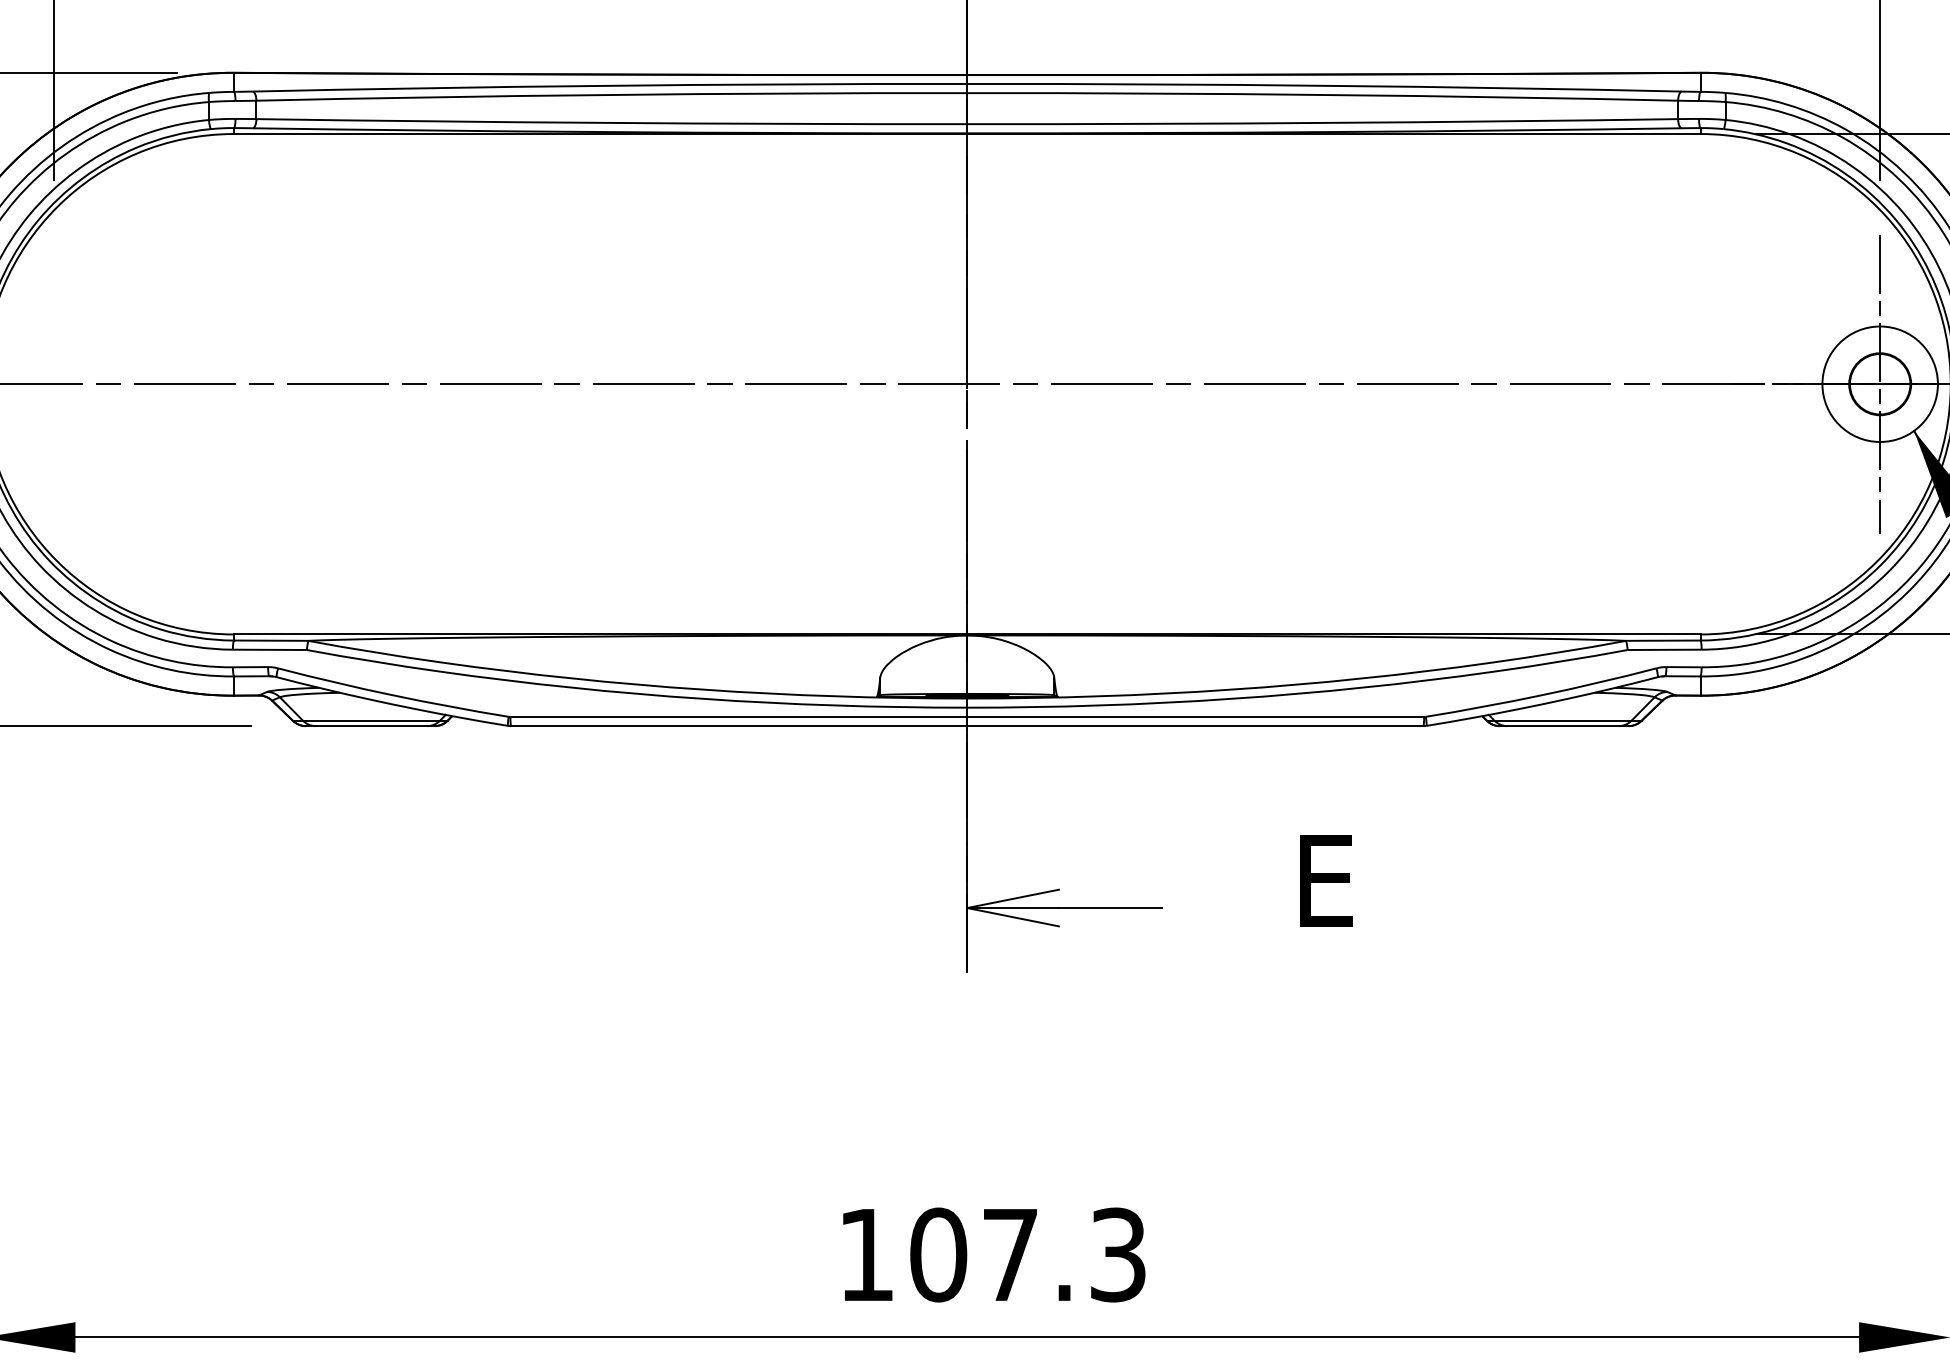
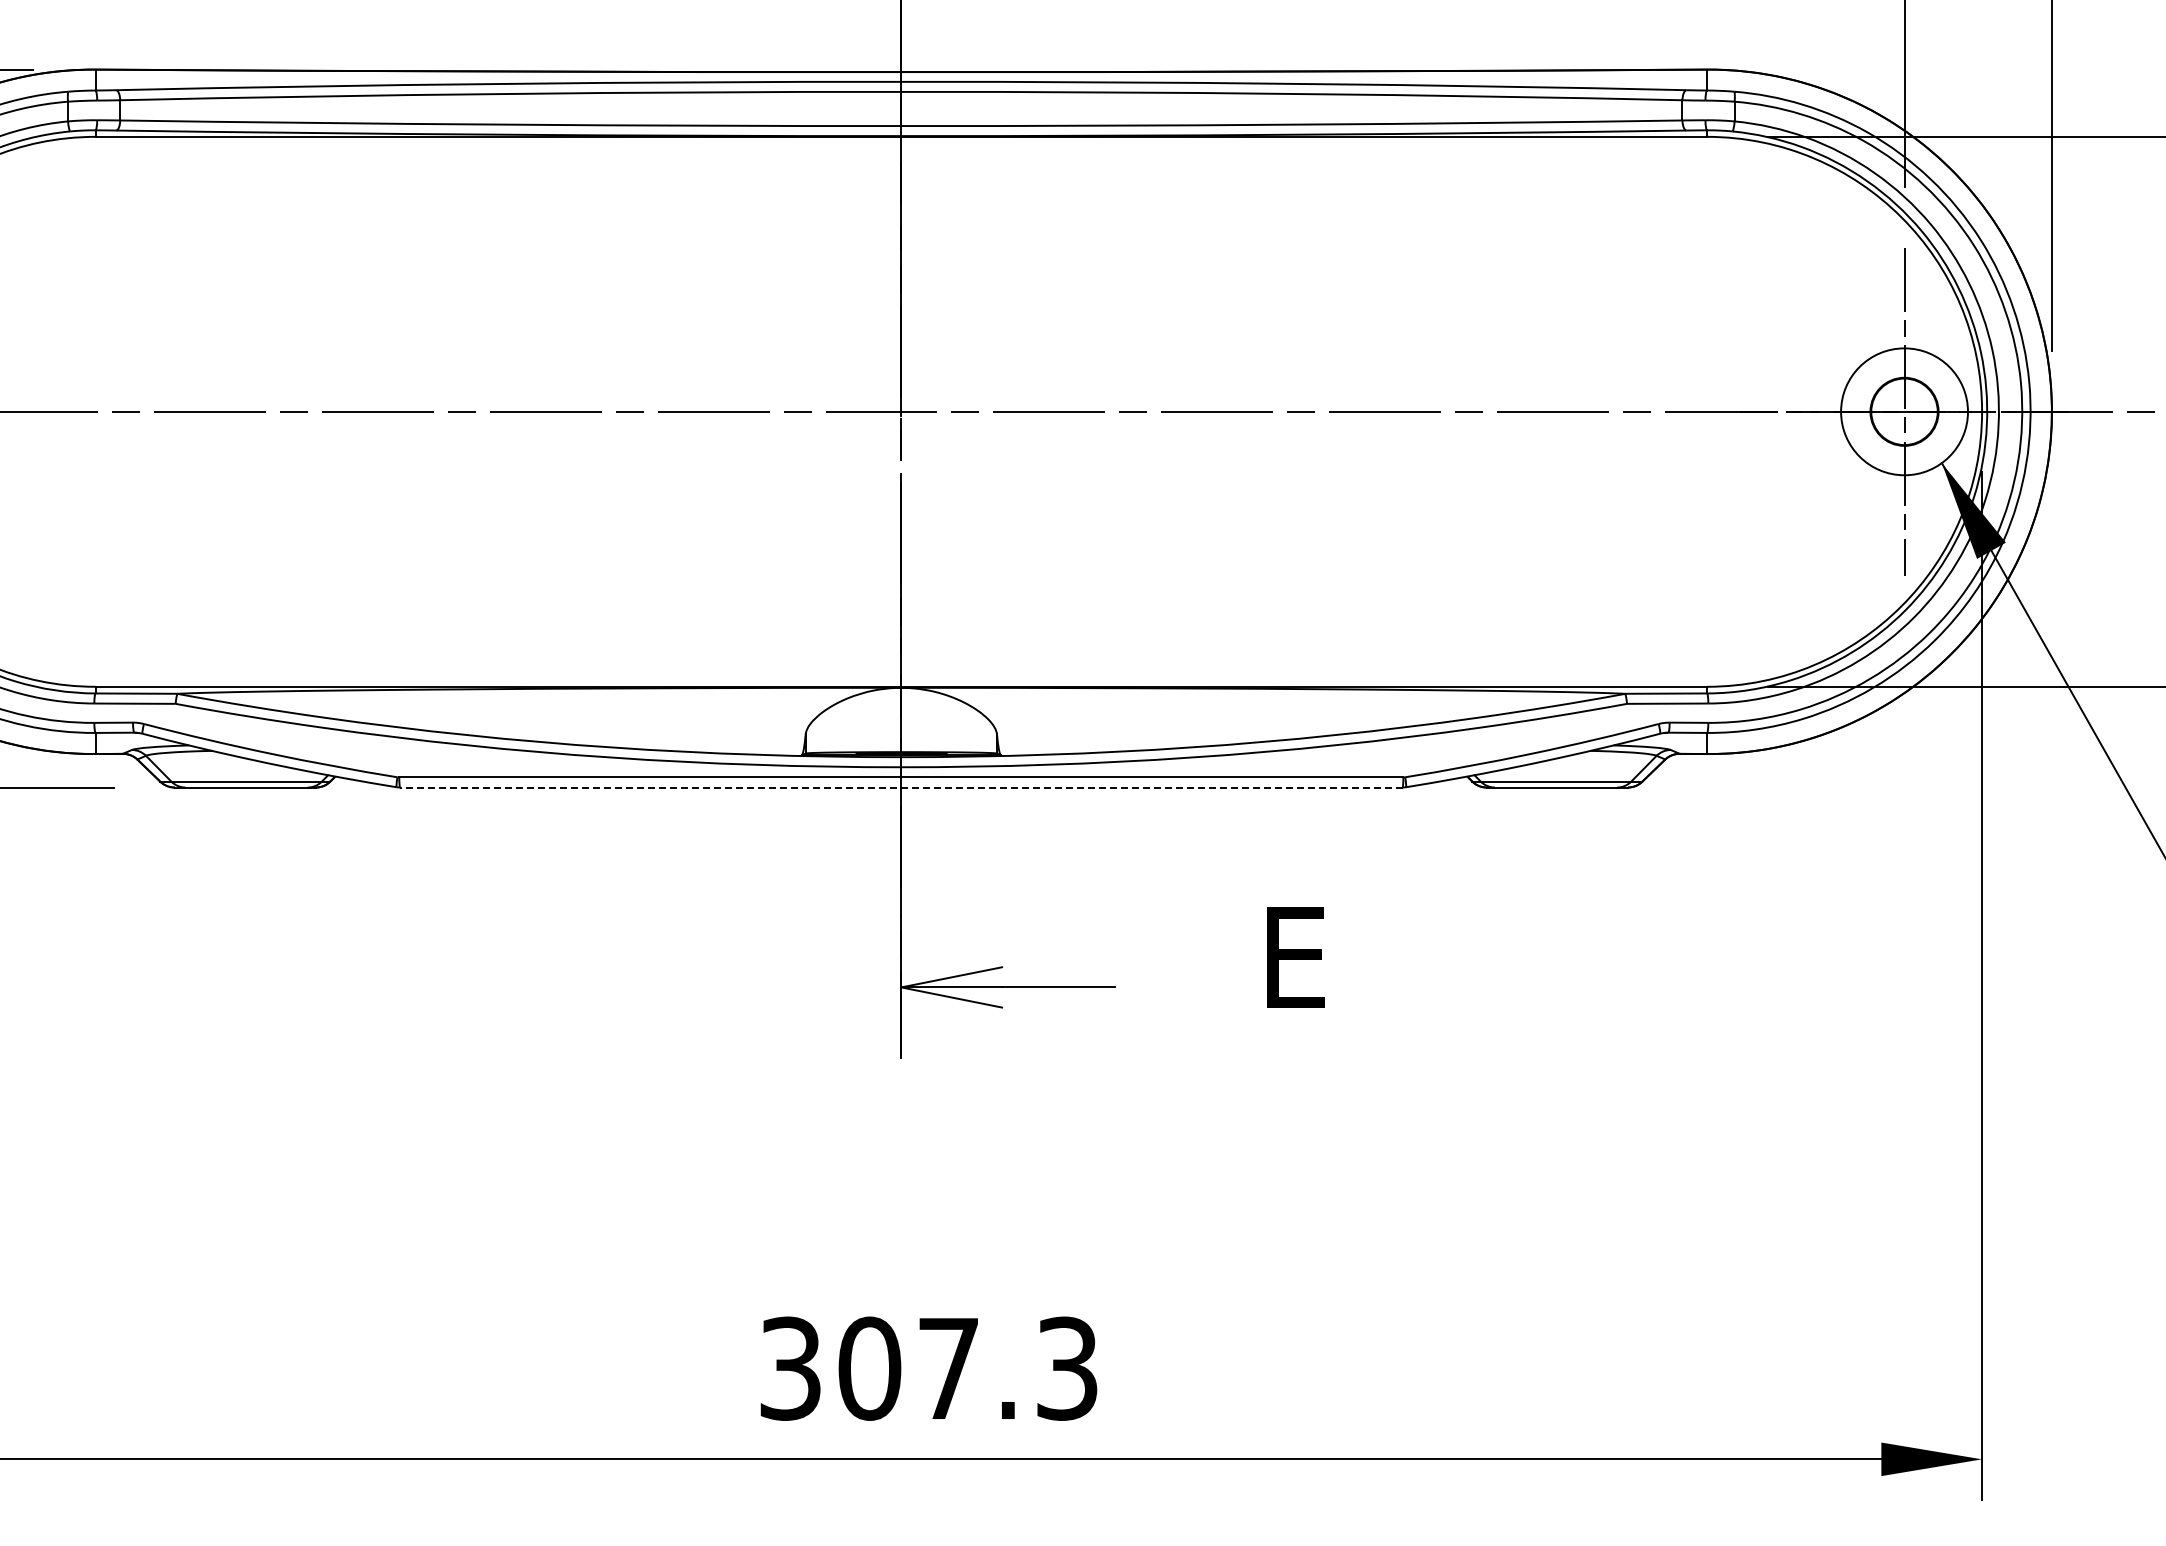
line: (966, 726) -> (900, 787), solid -> dashed
text: (866, 1254) -> (790, 1368), 107.3 -> 307.3

